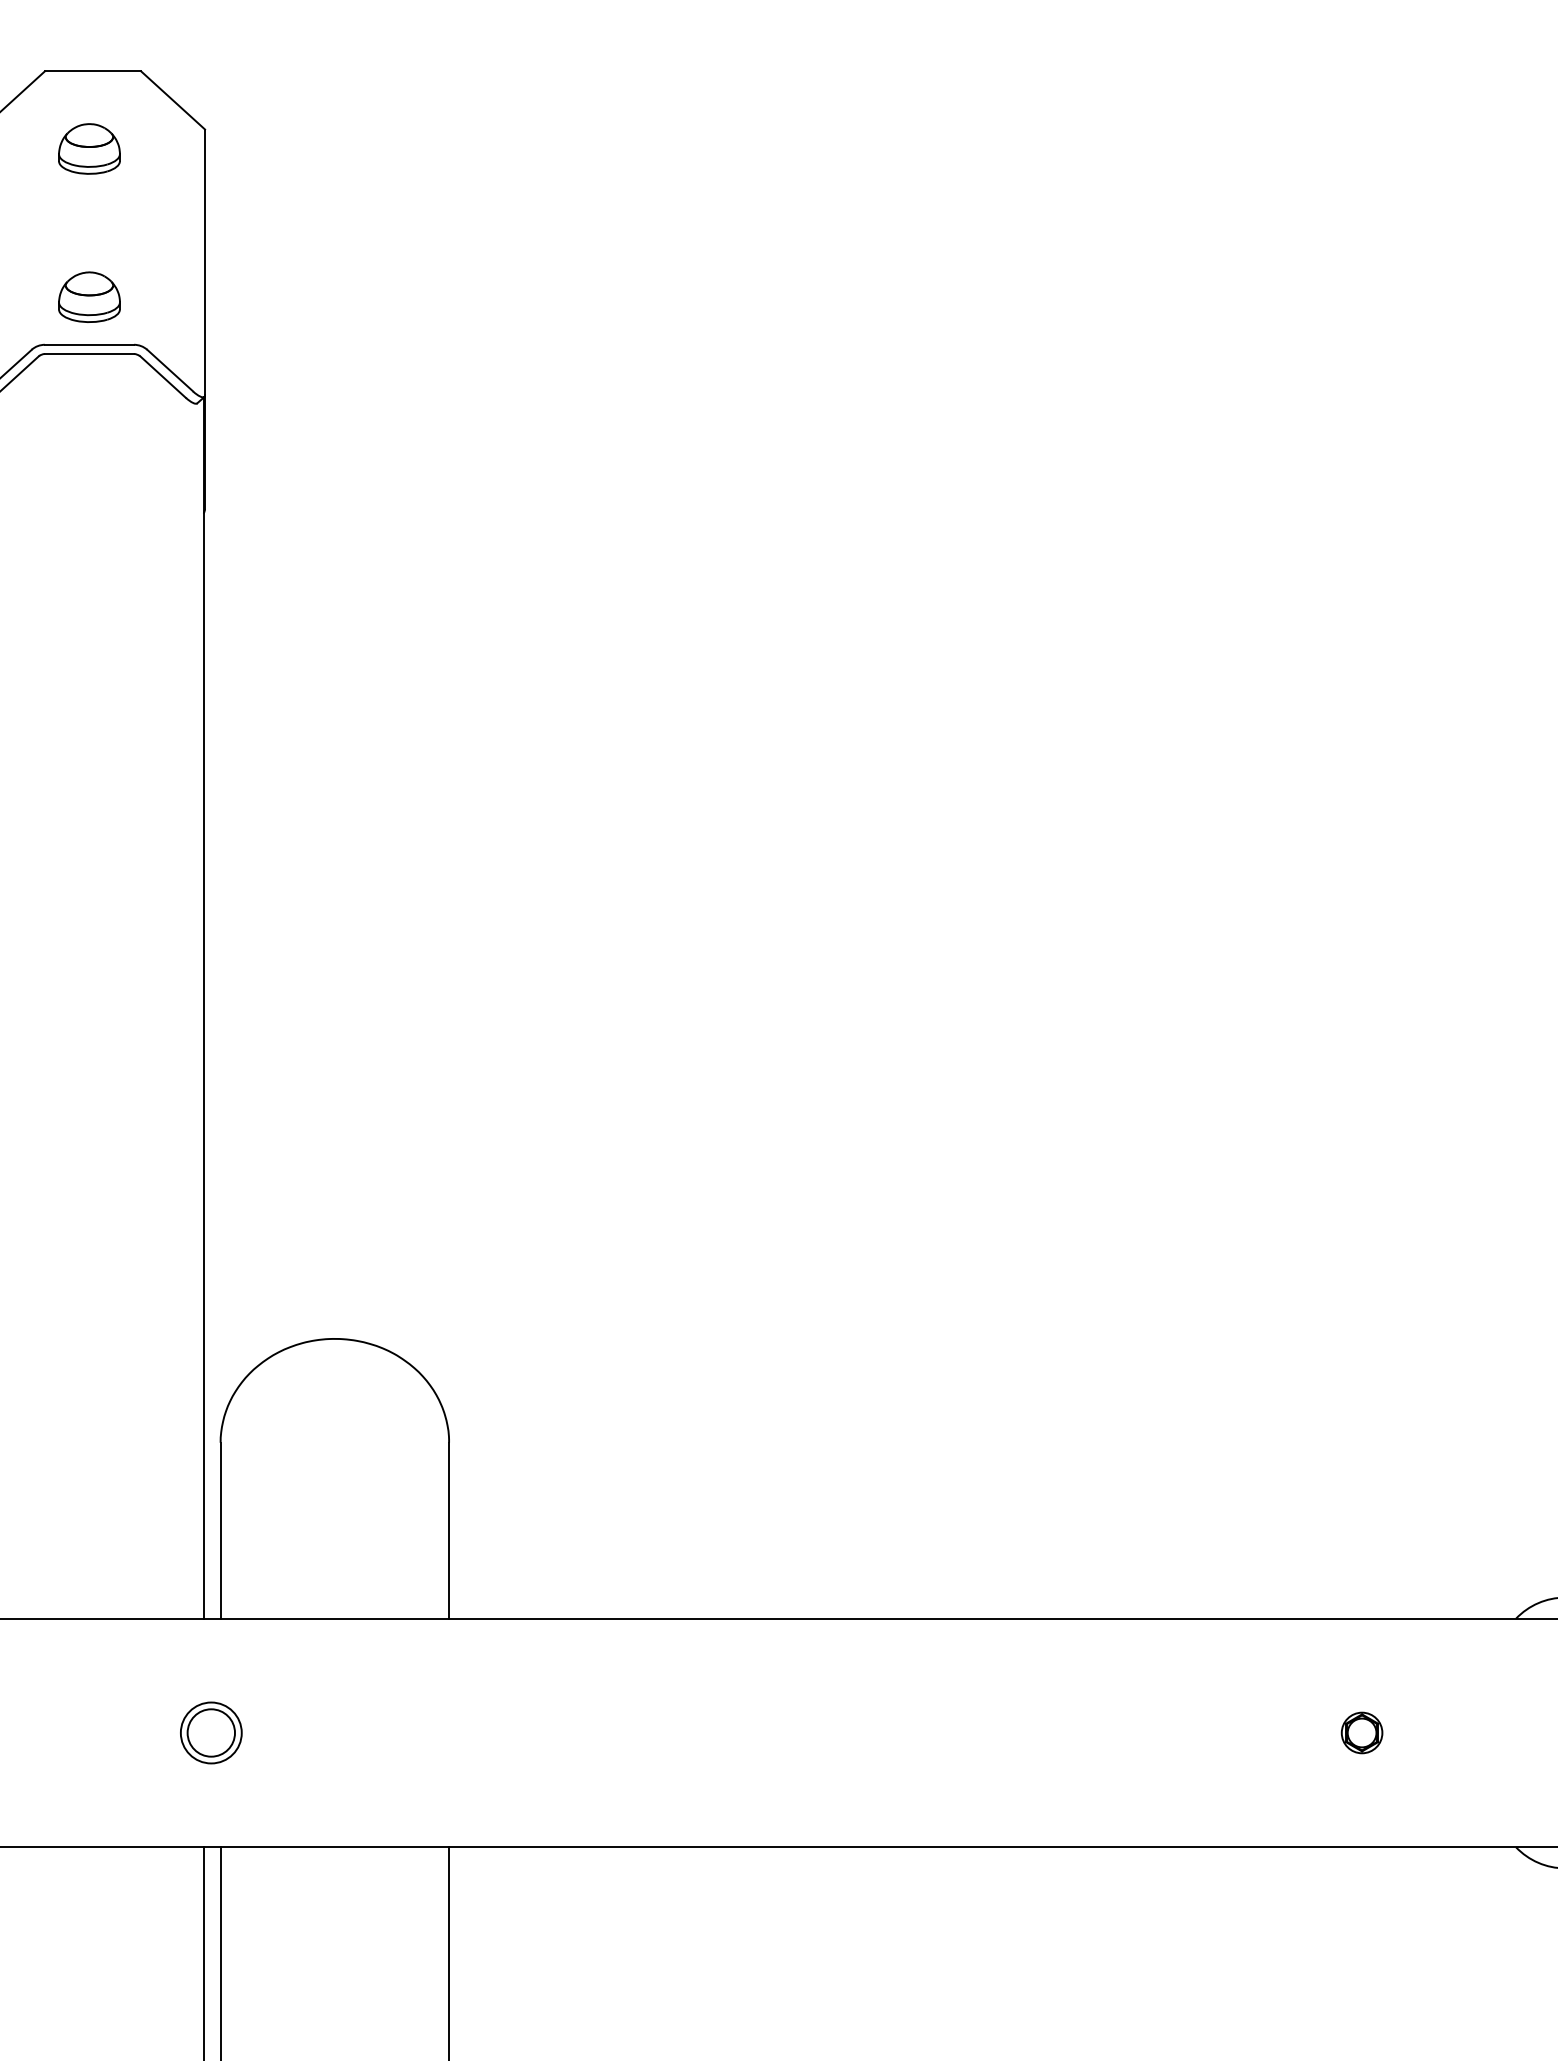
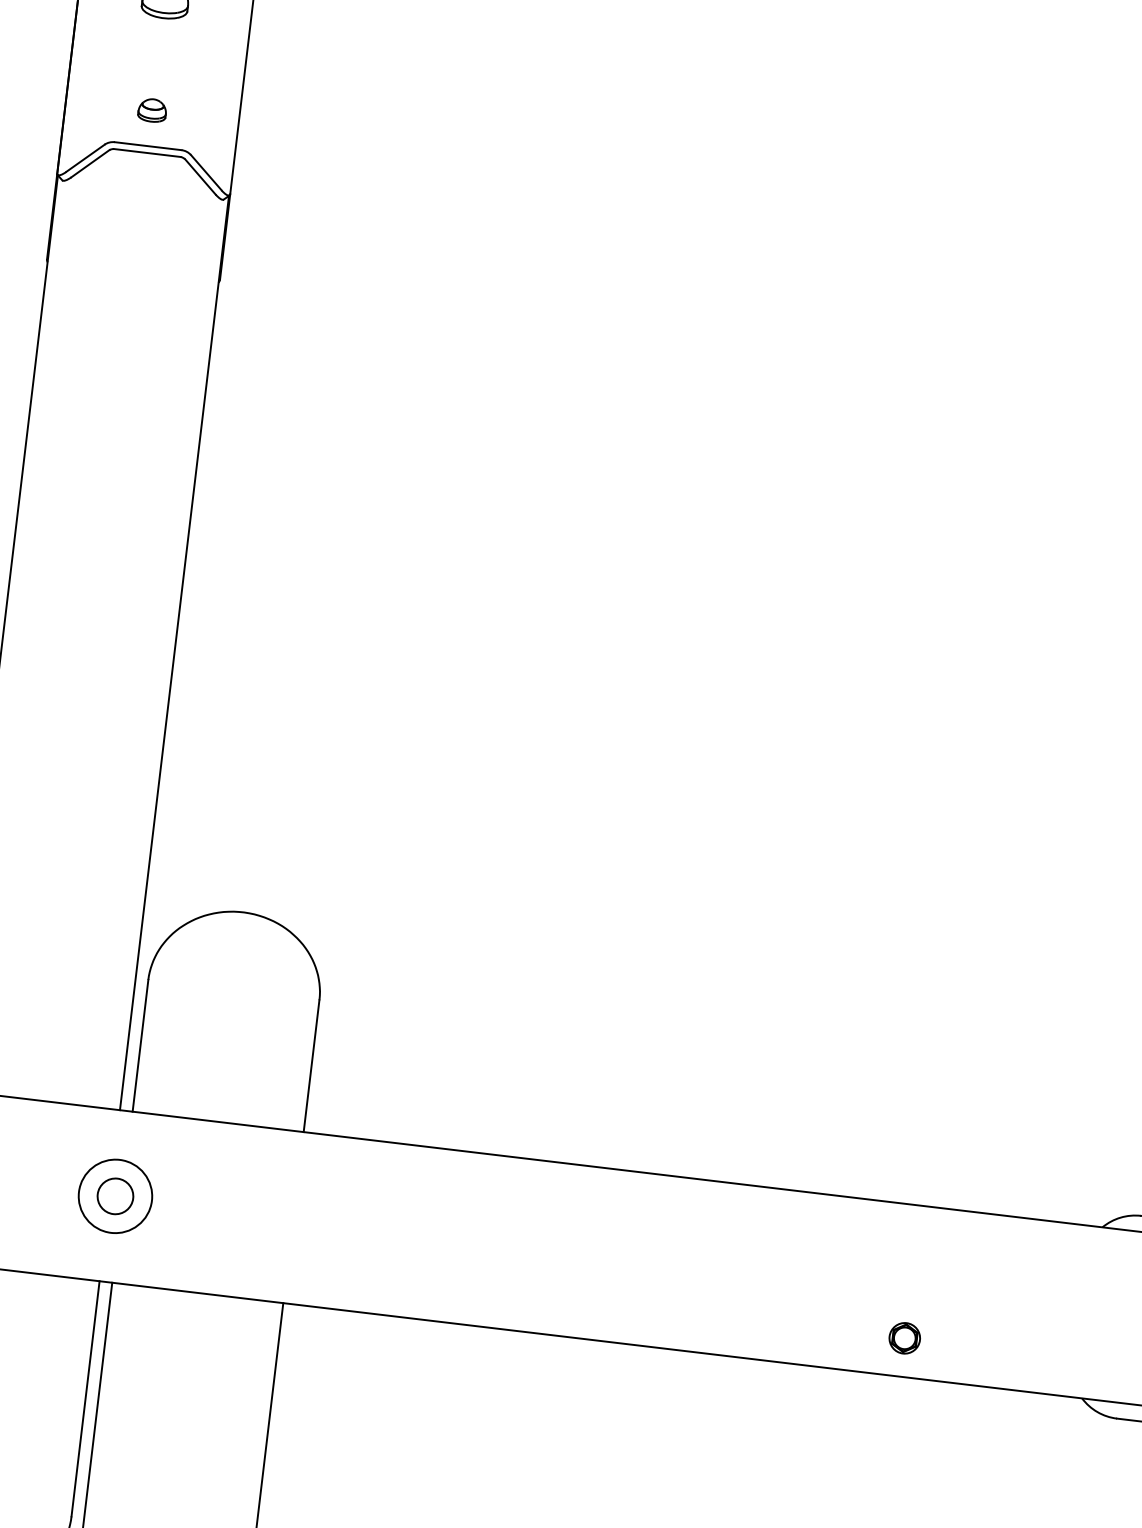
part: (89, 296) -> (152, 110), size x0.6
circle: (210, 1732) -> (114, 1195), size x1.6
part: (1361, 1732) -> (904, 1337), moved

